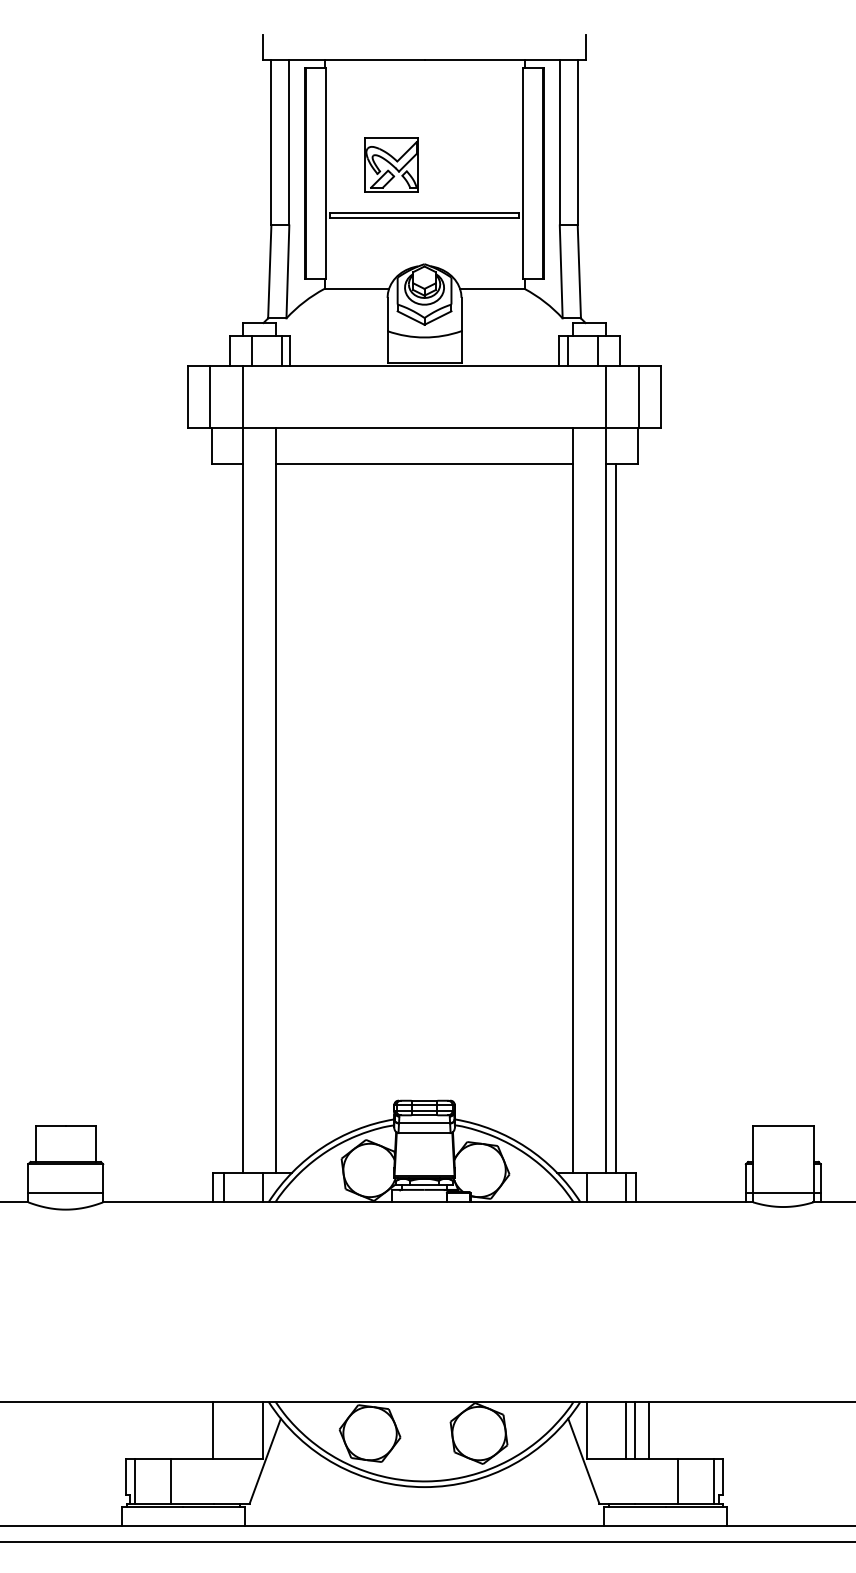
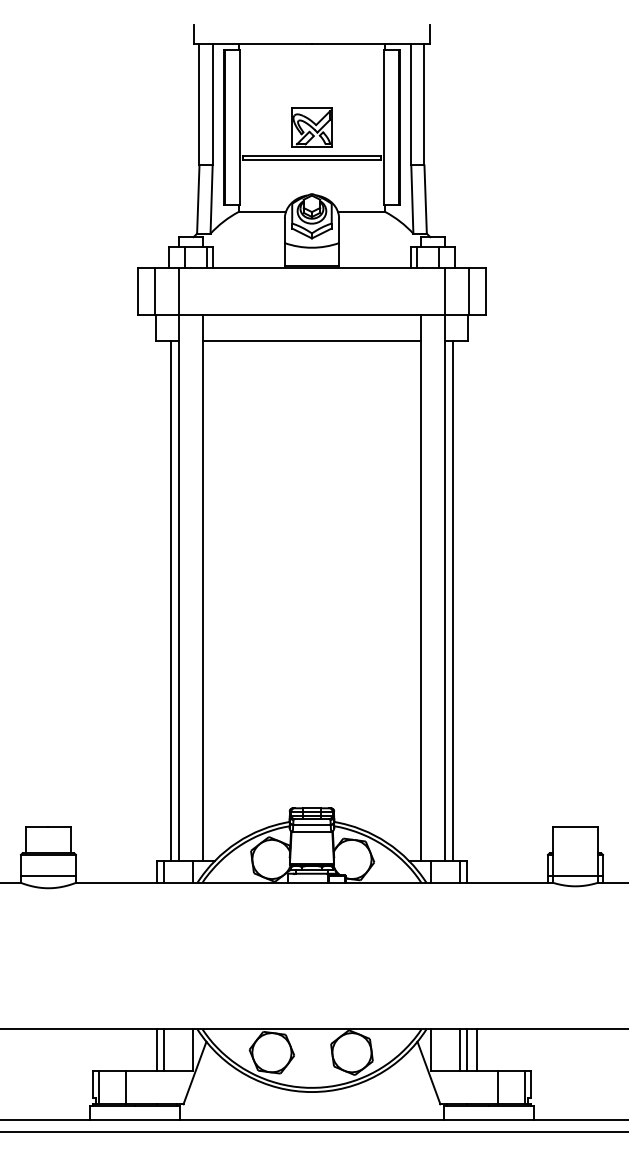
part: (391, 164) -> (311, 127), moved
line: (233, 818) -> (171, 601), added
line: (223, 1429) -> (164, 1049), added

